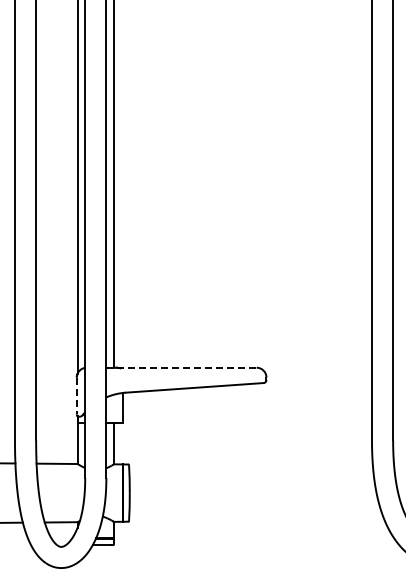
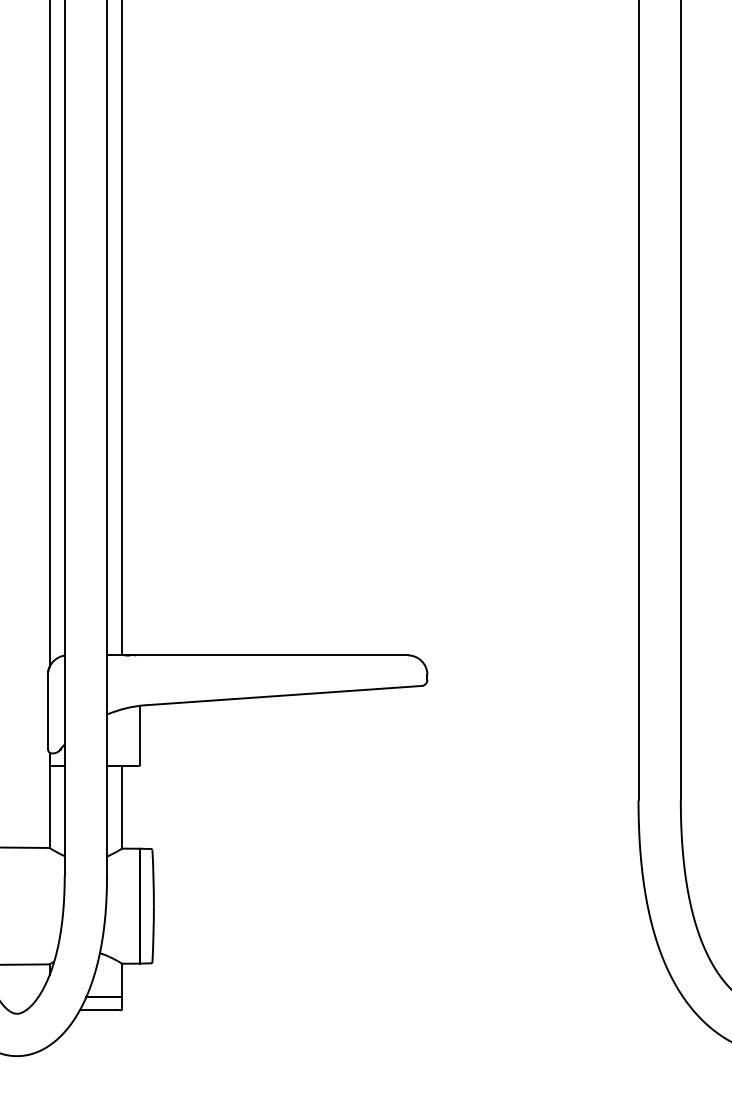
line: (182, 367) -> (259, 654), dashed -> solid
line: (76, 396) -> (47, 712), dashed -> solid

